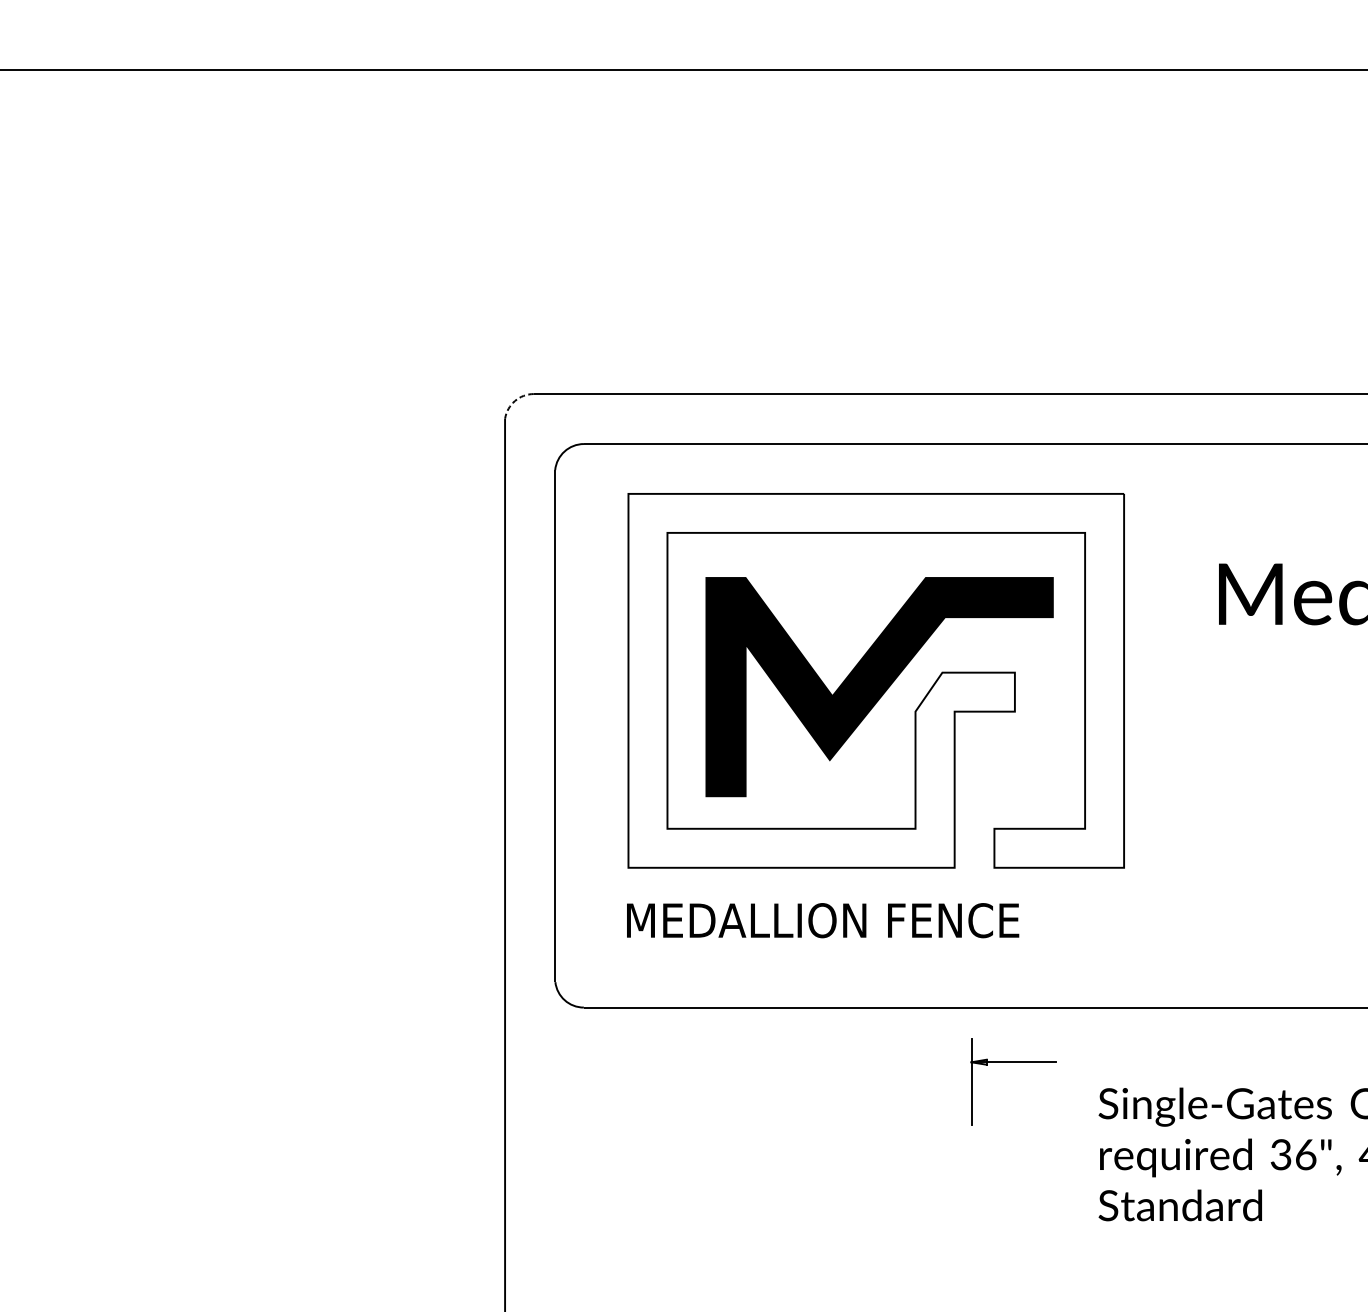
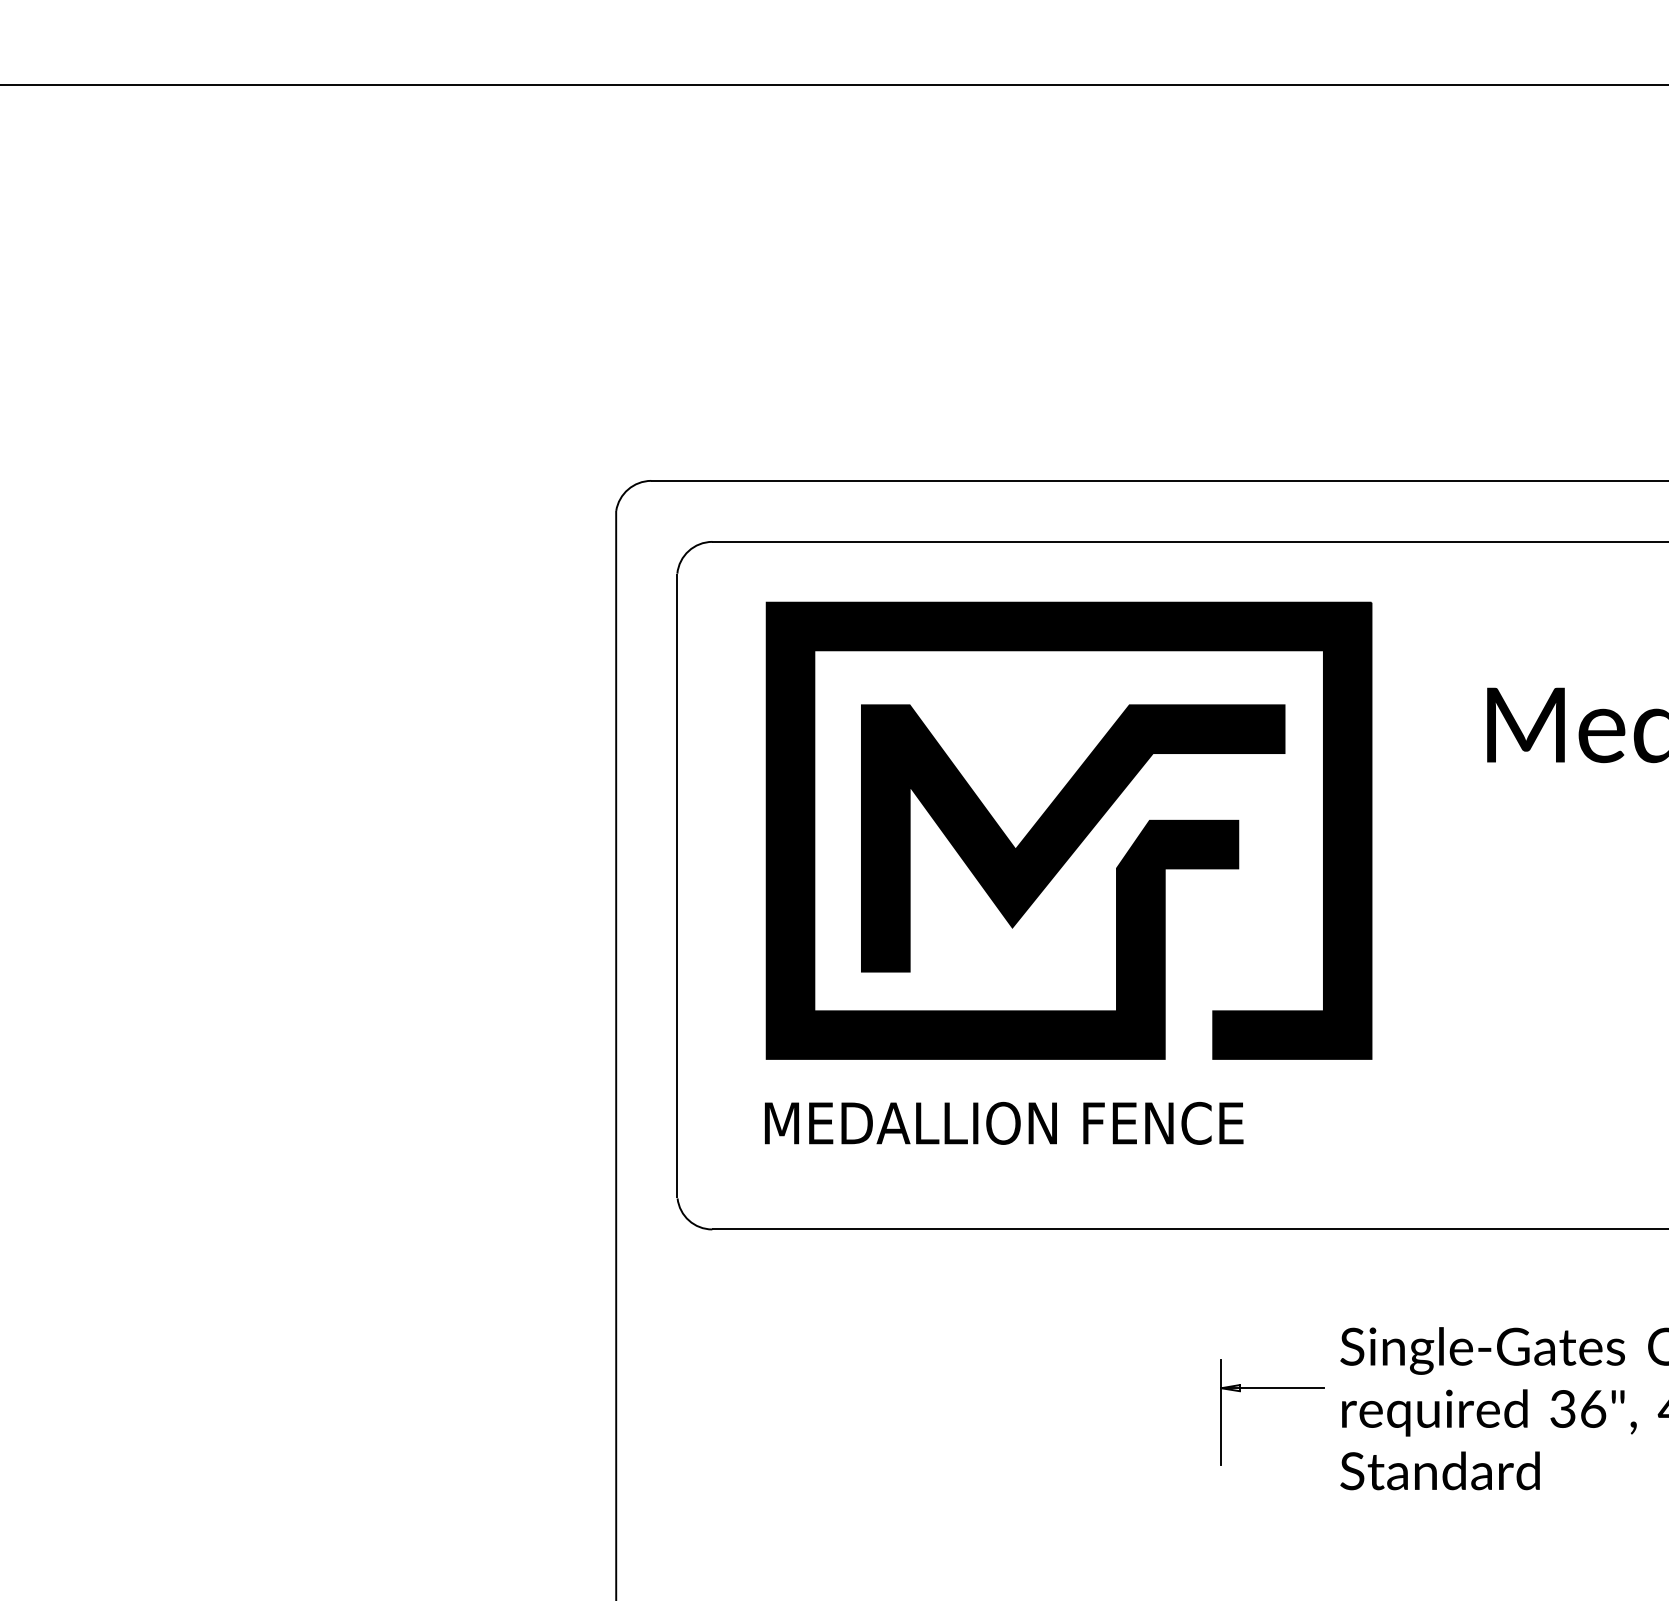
arc: (515, 401) -> (628, 489), dashed -> solid
fill: (875, 680) -> (1068, 830), added
part: (1013, 1062) -> (1272, 1388), moved

